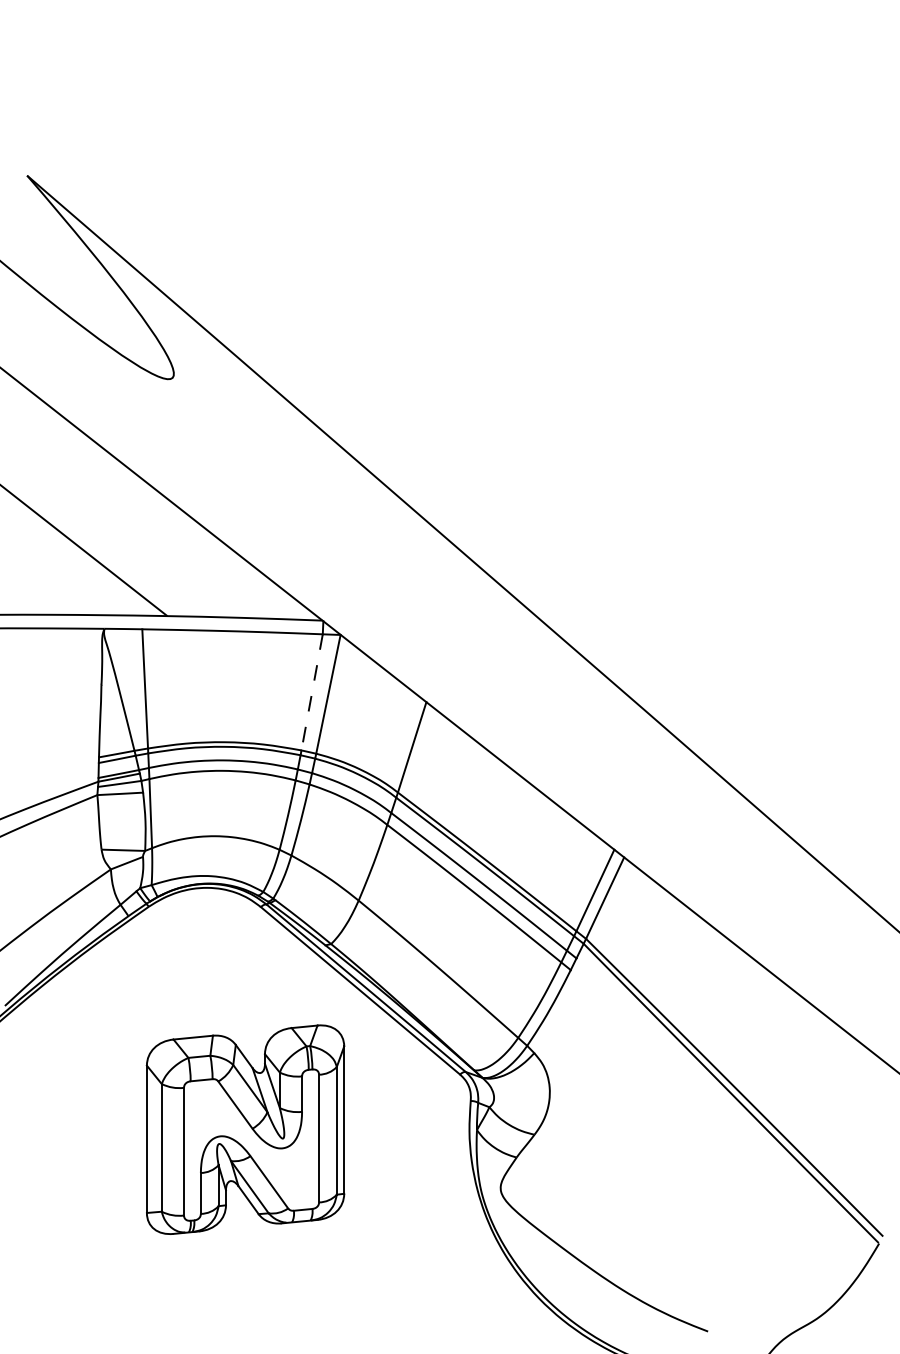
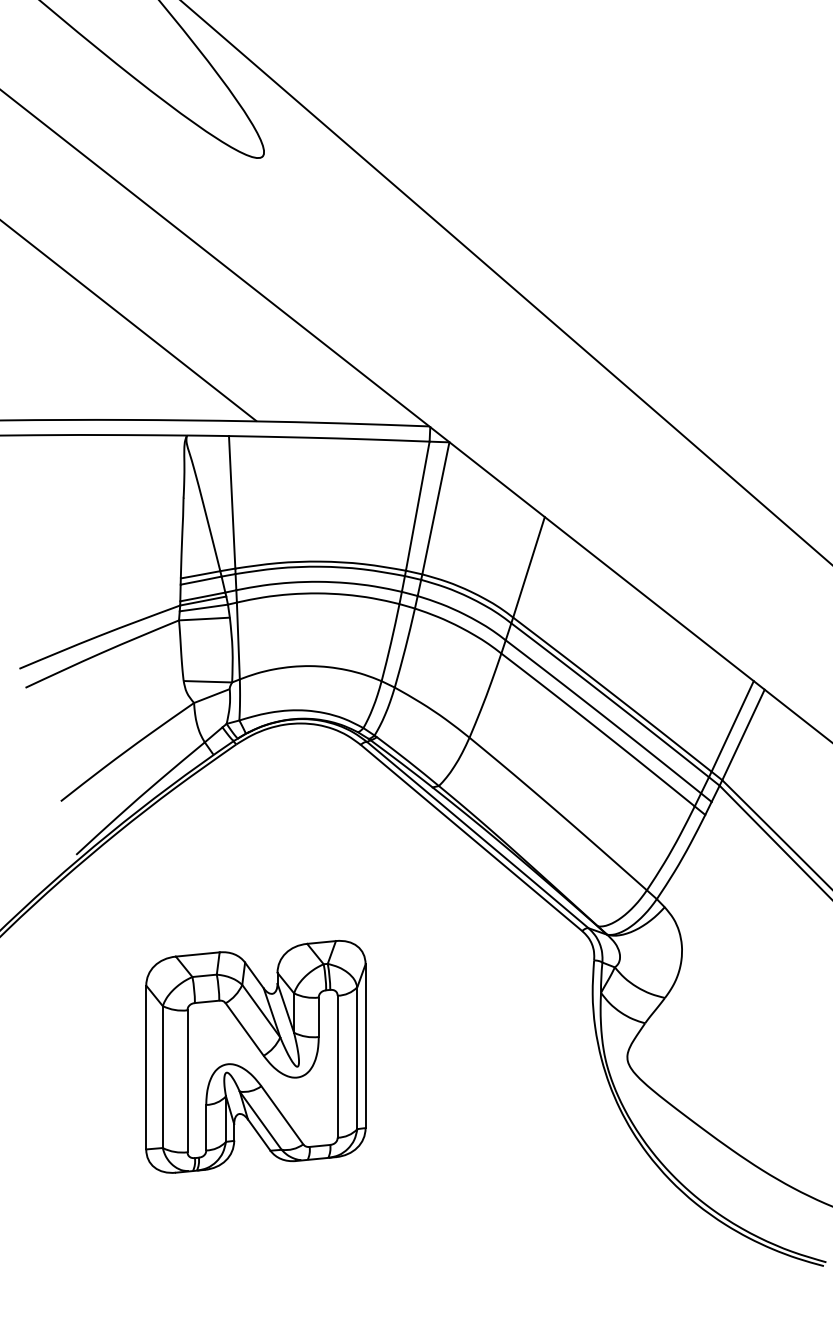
line: (312, 692) -> (418, 506), dashed -> solid
part: (245, 1129) -> (255, 1056), moved

